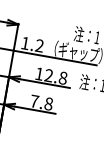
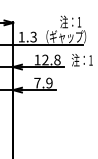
text: (39, 46) -> (33, 37), 1.2 -> 1.3
text: (49, 103) -> (49, 82), 7.8 -> 7.9

